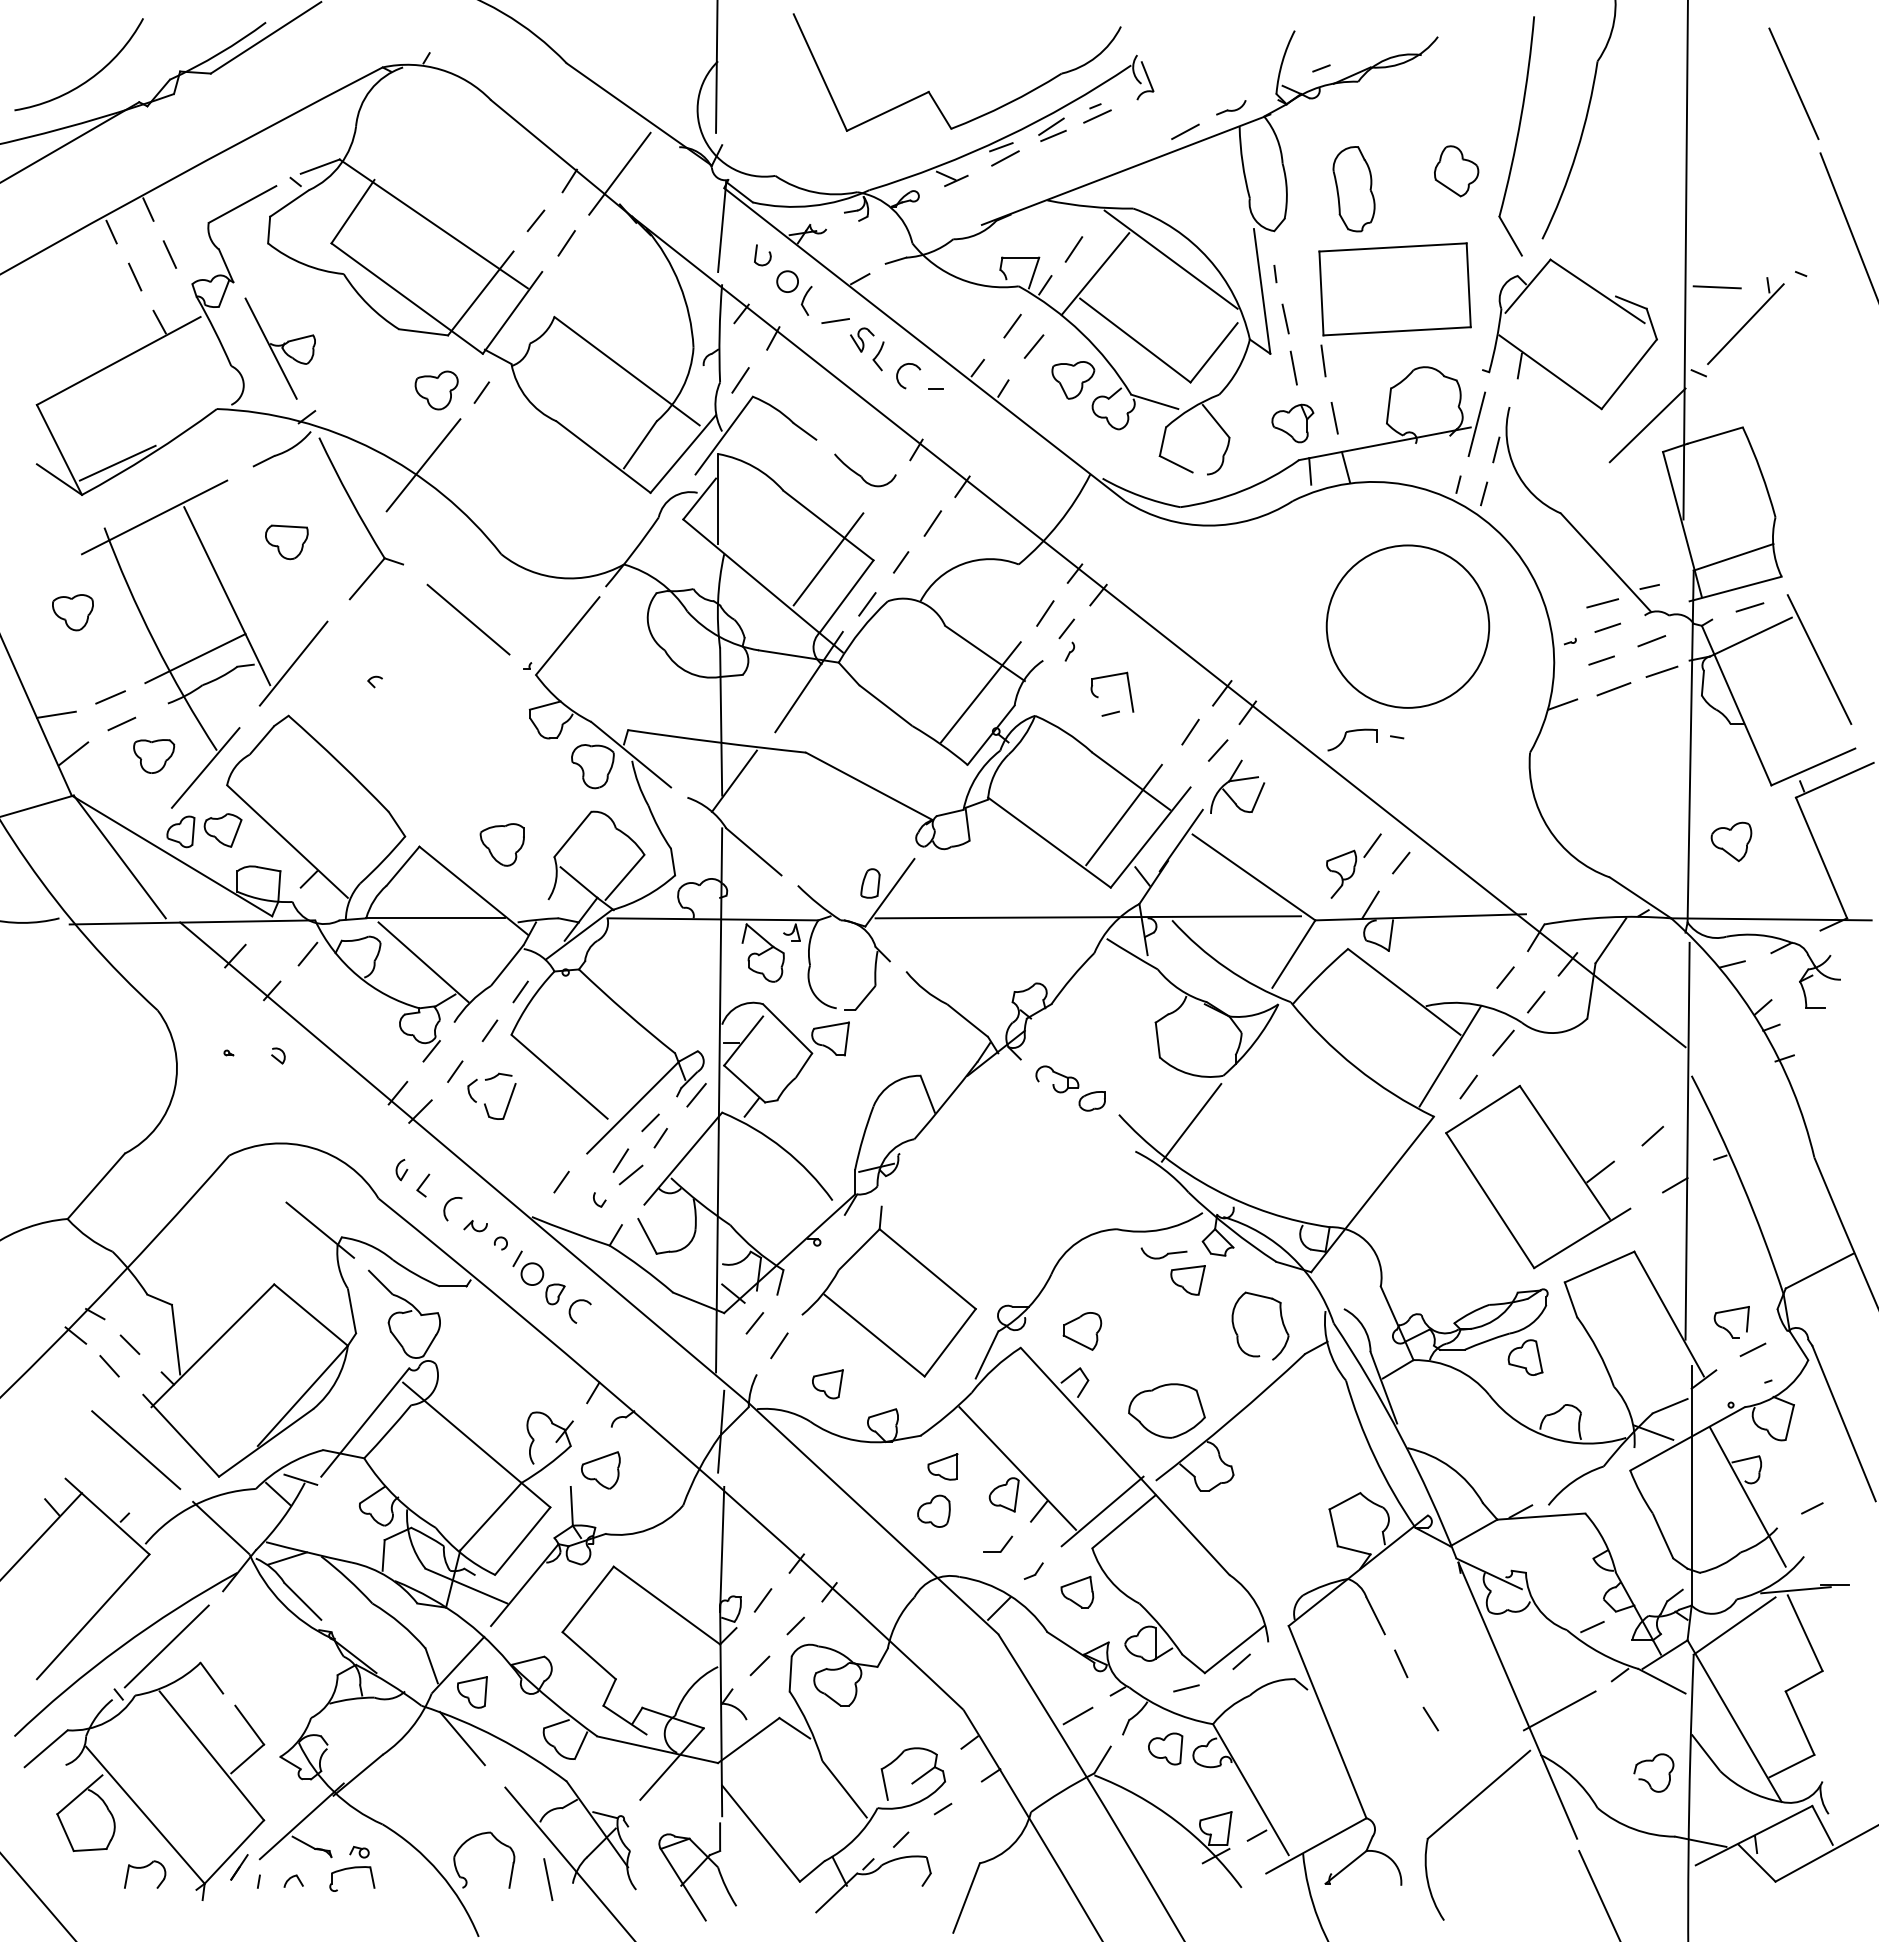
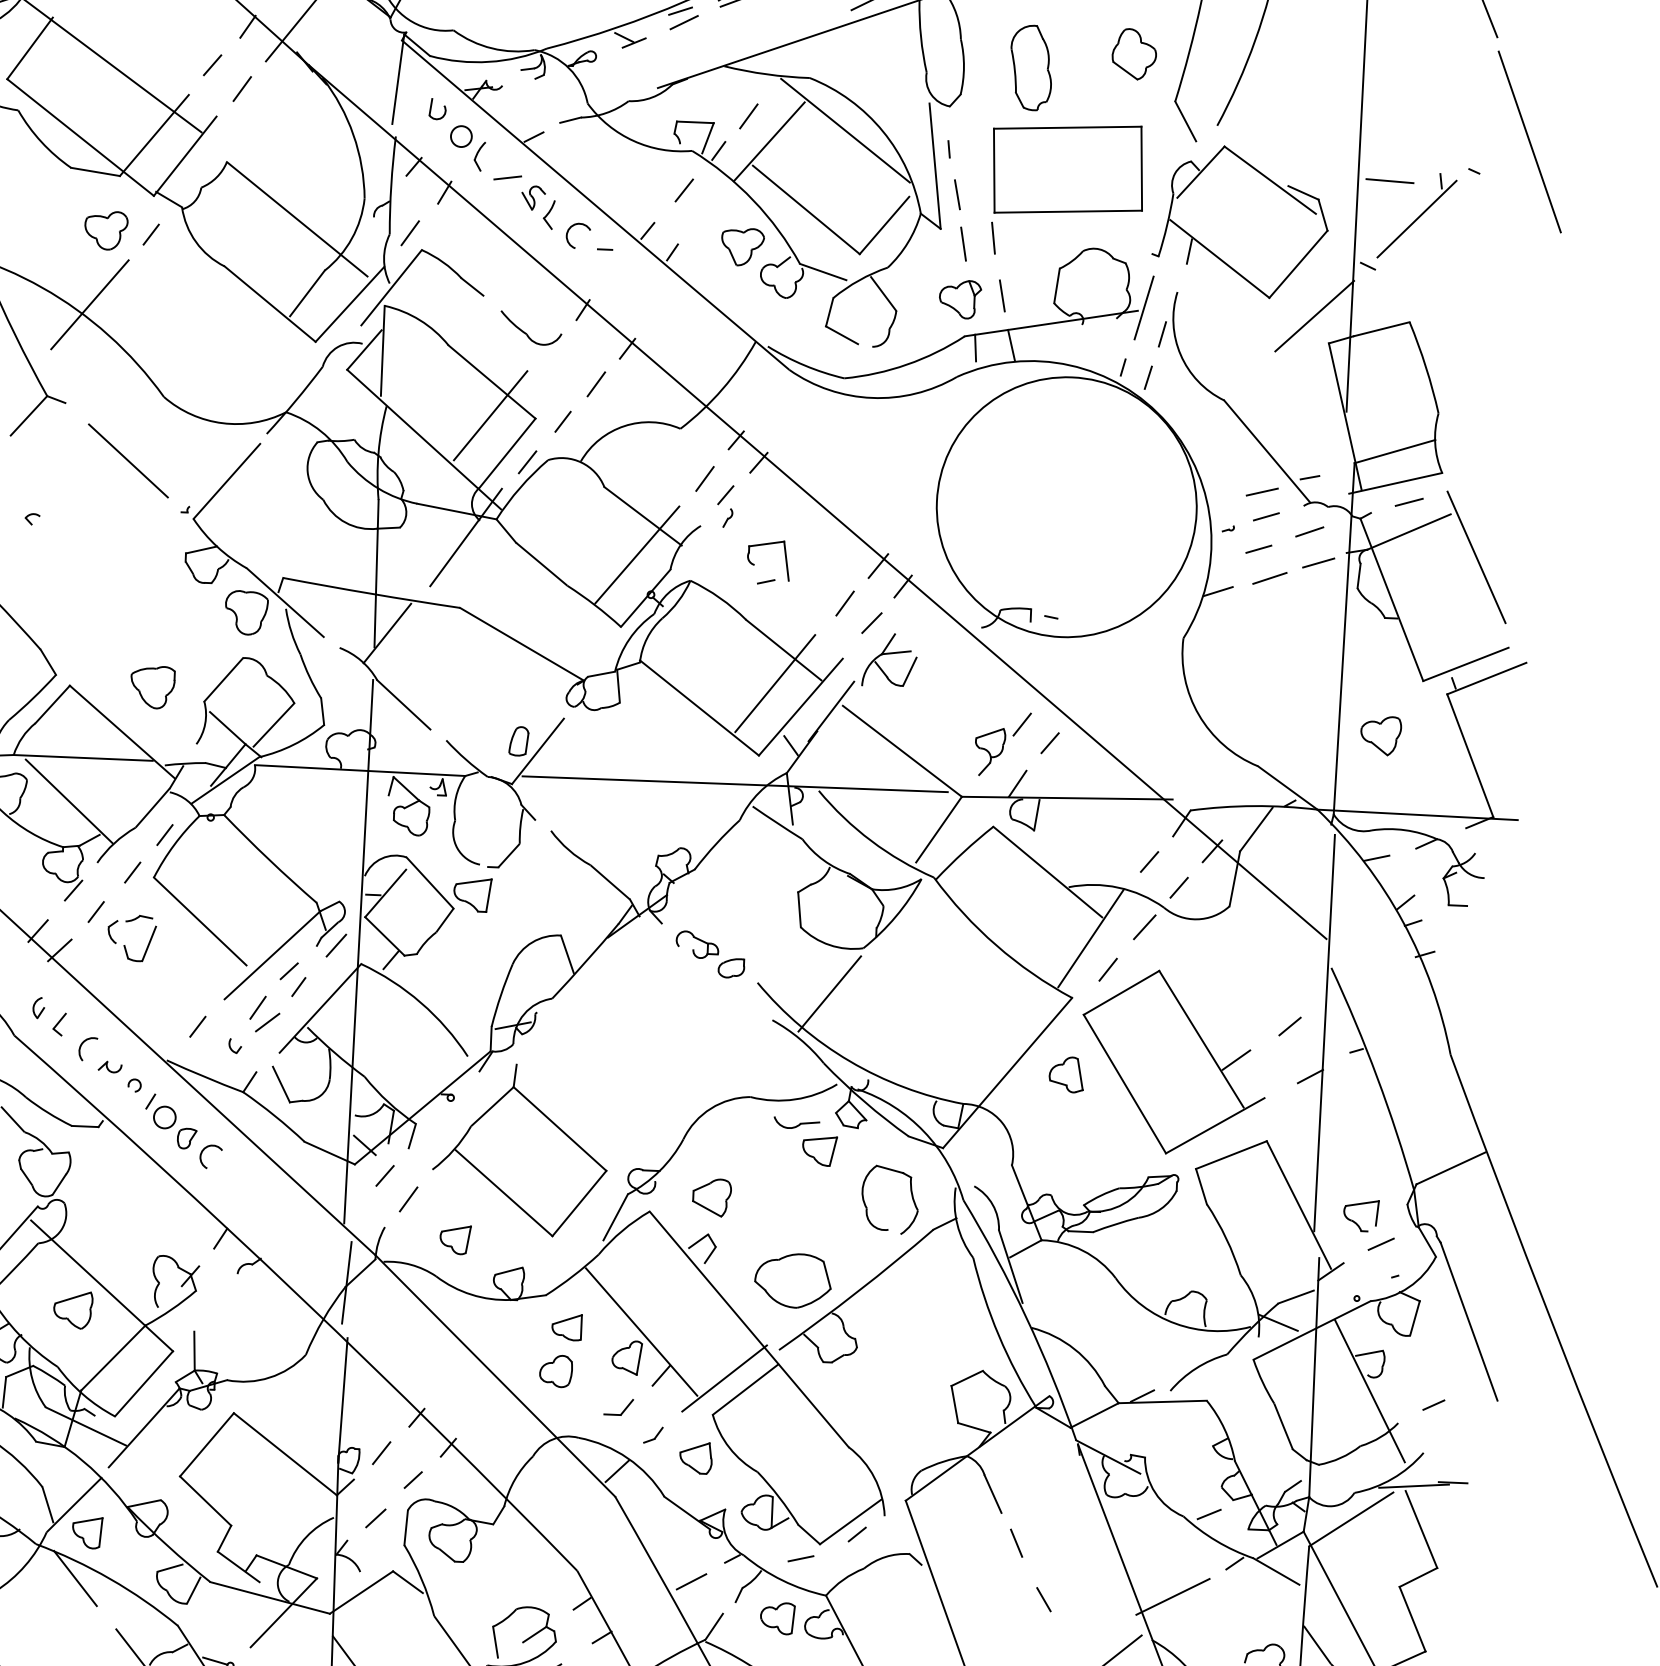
line: (1033, 346) -> (704, 211), removed
circle: (1407, 626) -> (1066, 507), size x1.6
part: (1525, 1357) -> (1066, 1074), moved
part: (600, 1470) -> (72, 1310), moved

